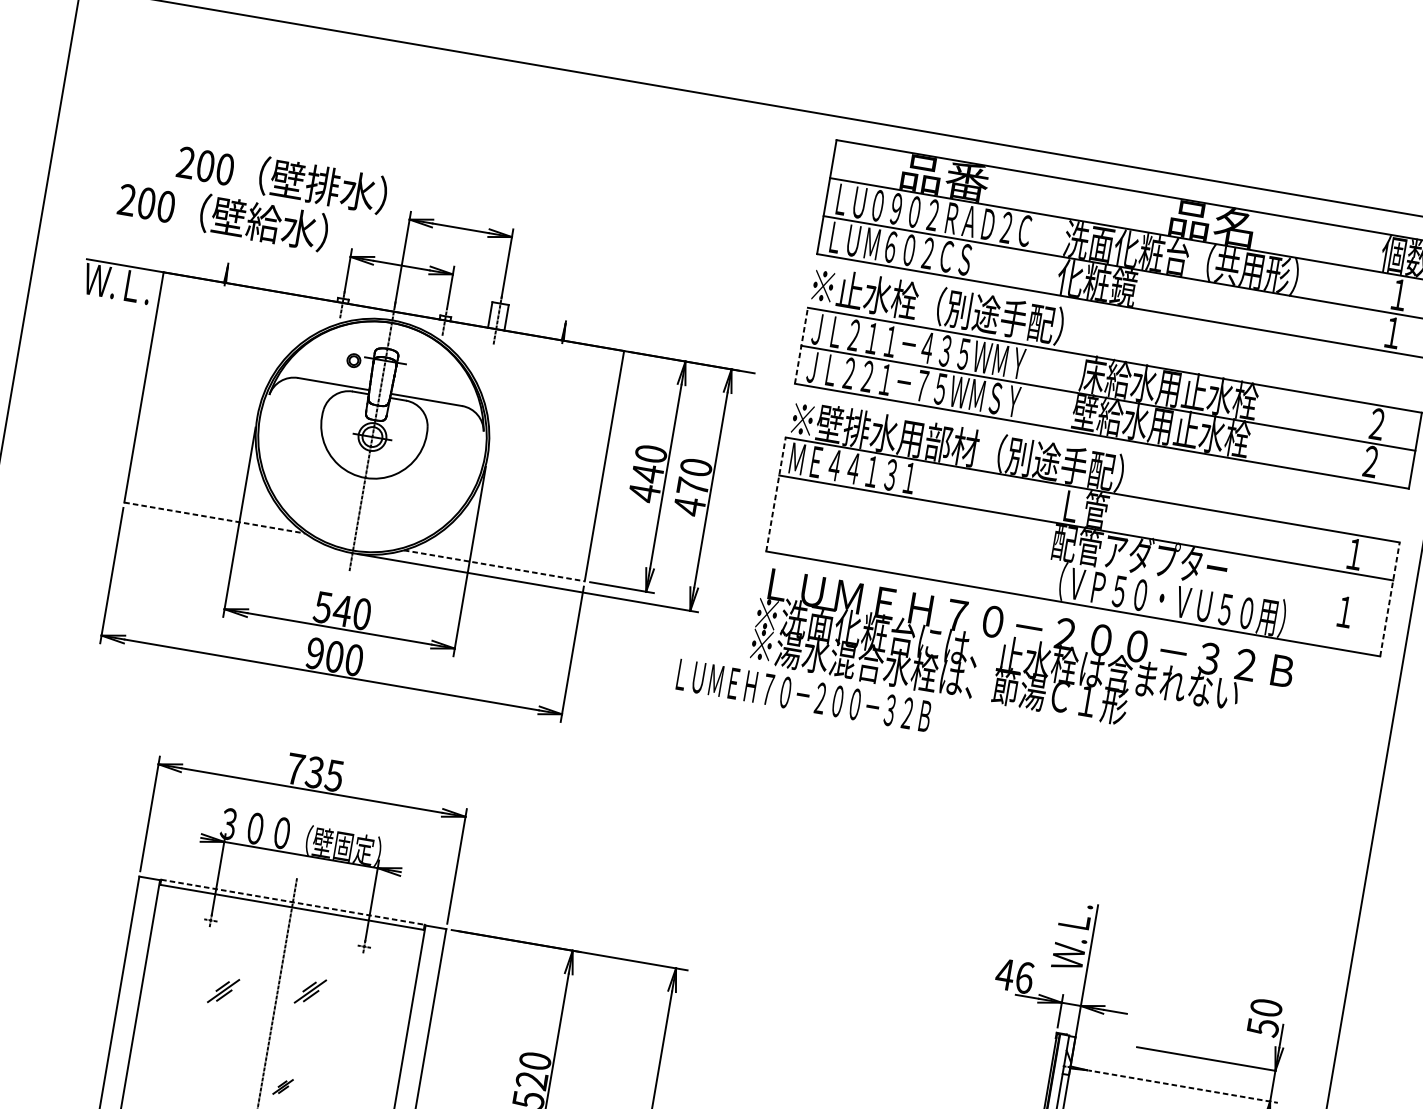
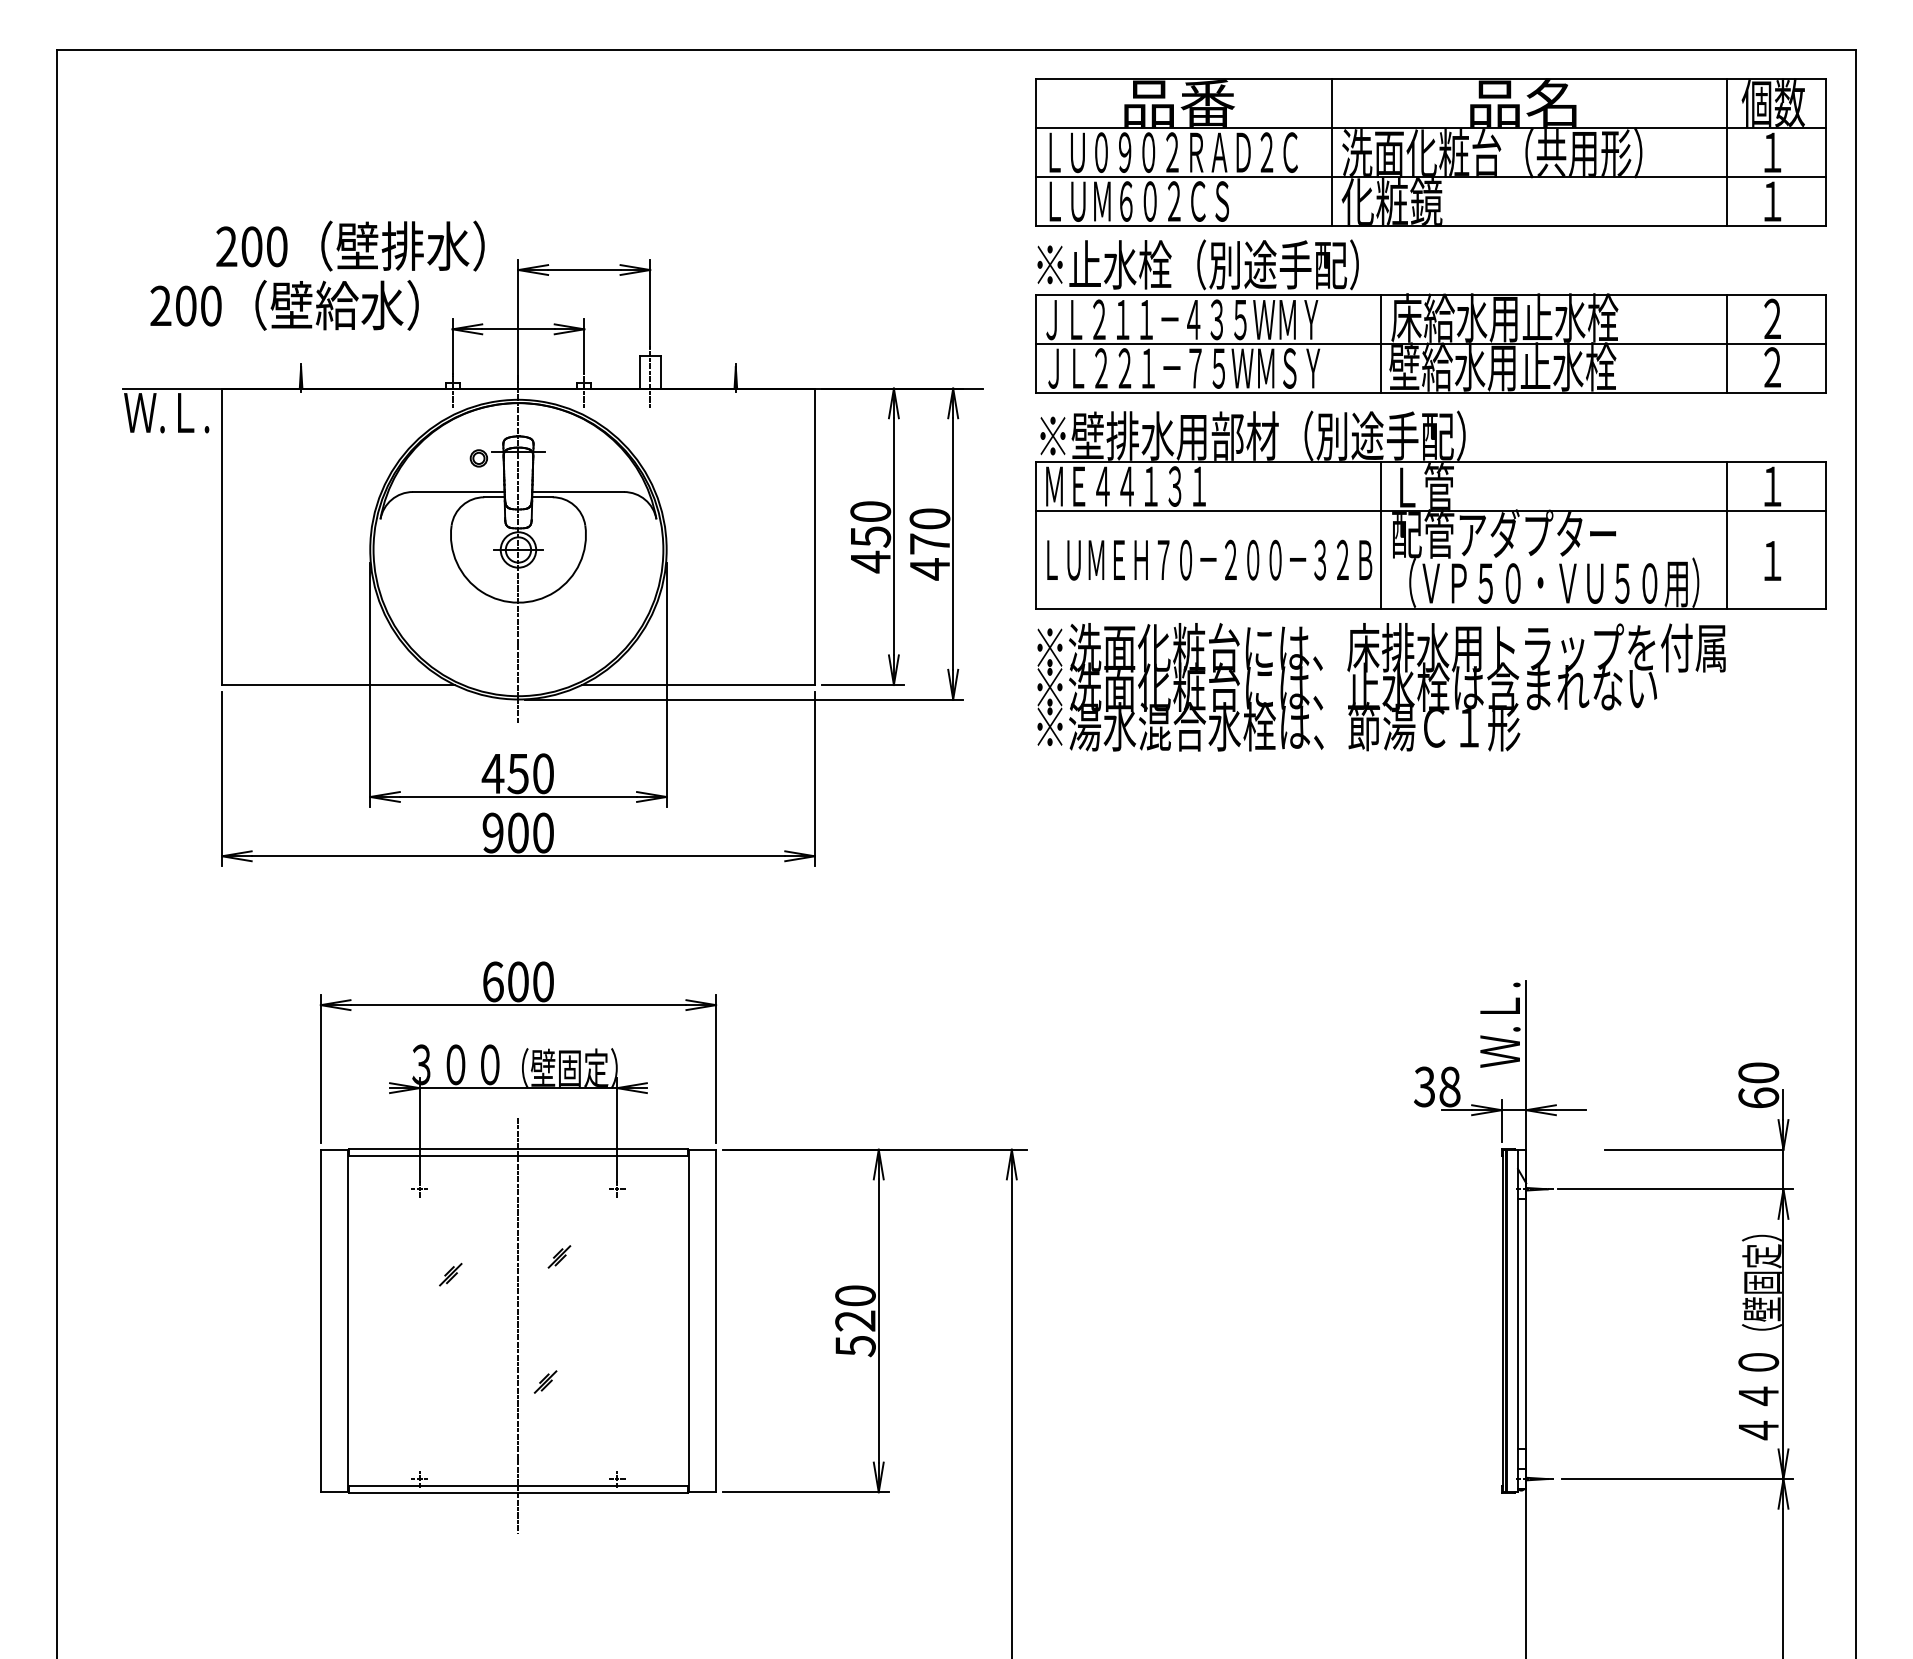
line: (1056, 236) -> (1331, 152), added
line: (1364, 288) -> (1727, 152), added
line: (801, 346) -> (1035, 344), dashed -> solid
line: (1070, 392) -> (1381, 344), added
line: (1338, 437) -> (1727, 344), added
text: (648, 473) -> (871, 536), 440 -> 450
line: (776, 494) -> (1035, 535), dashed -> solid
line: (214, 518) -> (338, 685), dashed -> solid
line: (1044, 540) -> (1381, 535), added
line: (494, 566) -> (698, 685), dashed -> solid
line: (1313, 586) -> (1727, 535), added
line: (1389, 599) -> (1825, 535), dashed -> solid
text: (332, 609) -> (505, 774), 540 -> 450
text: (1029, 627) -> (1381, 647), ＬＵＭＥＨ７０－２００－３２Ｂ -> ※洗面化粧台には、床排水用トラップを付属
text: (804, 695) -> (1209, 559), moved
text: (315, 772) -> (518, 981), 735 -> 600
line: (293, 901) -> (518, 1148), dashed -> solid
text: (1014, 975) -> (1436, 1086), 46 -> 38
part: (223, 990) -> (450, 1274), size x0.62
part: (310, 991) -> (559, 1256), size x0.62
text: (1262, 1027) -> (1758, 1098), 50 -> 60
line: (1186, 1087) -> (1675, 1189), dashed -> solid

